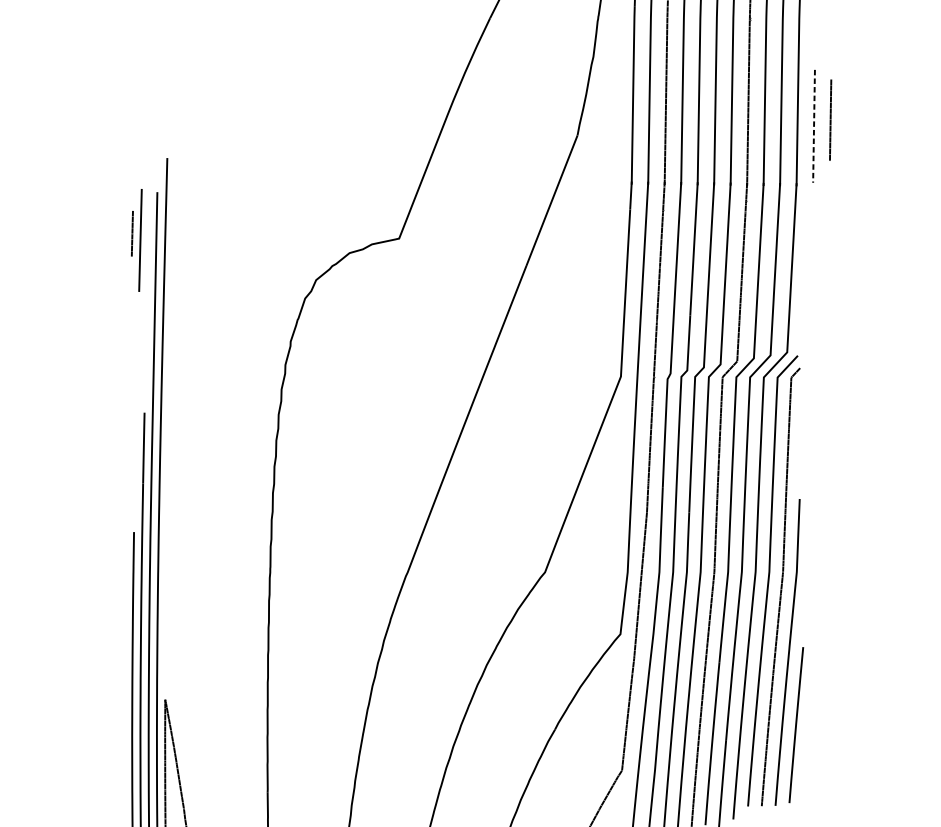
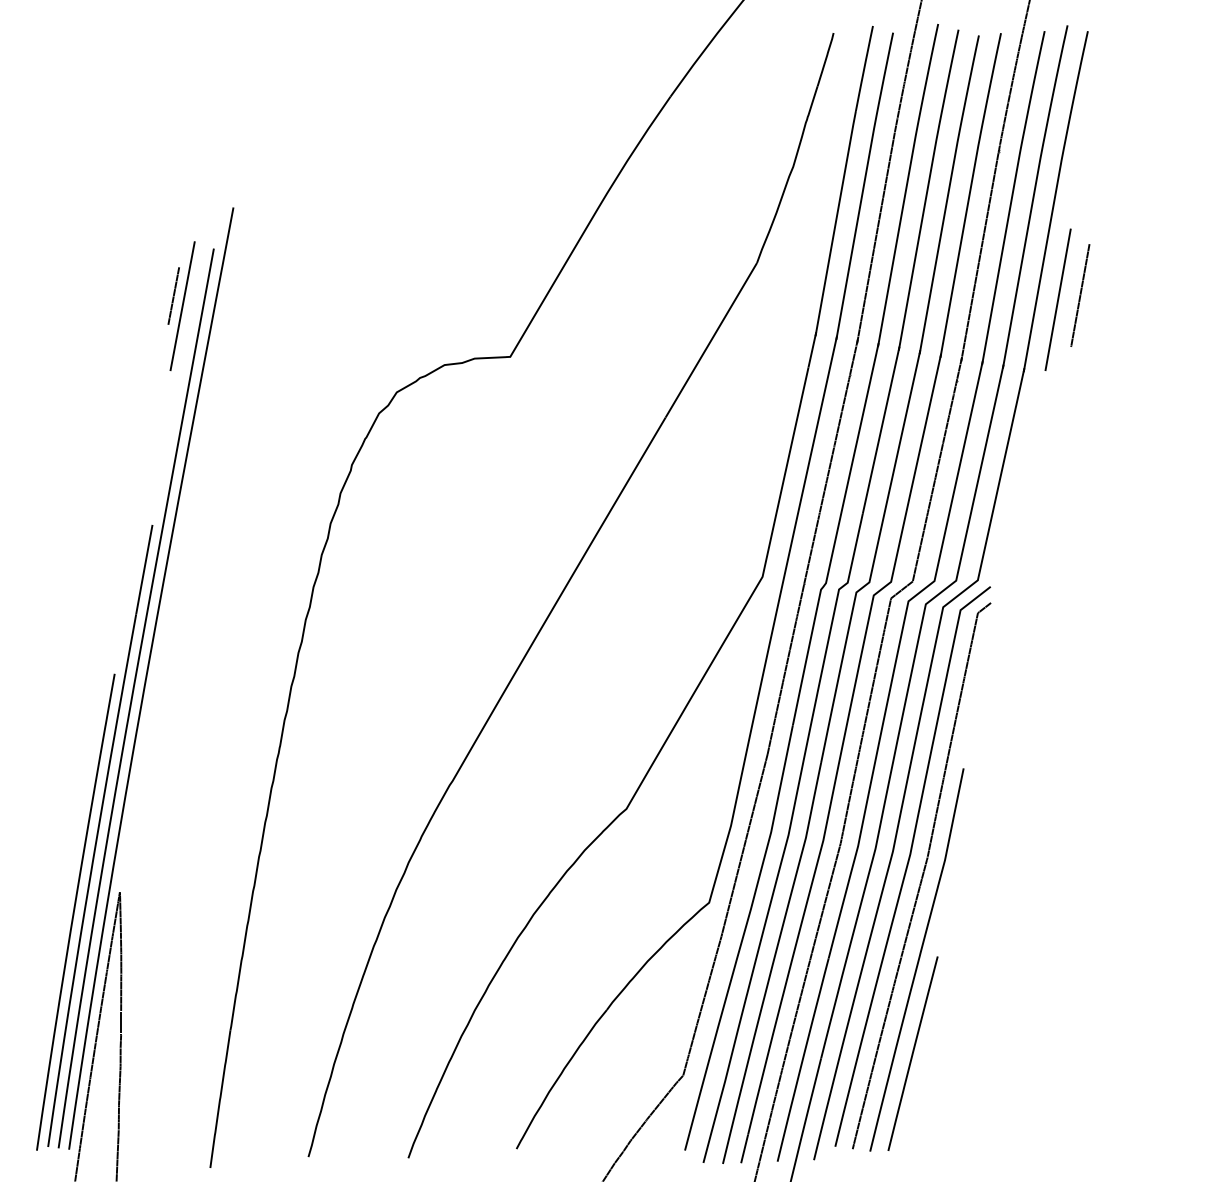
line: (814, 126) -> (1058, 300), dashed -> solid

